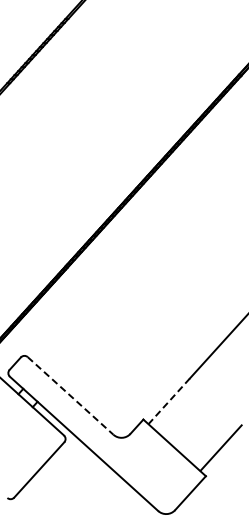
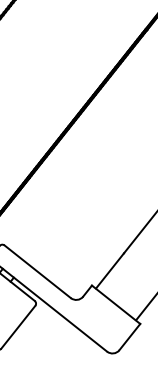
line: (70, 395) -> (37, 271), dashed -> solid
line: (169, 401) -> (110, 271), dashed -> solid

